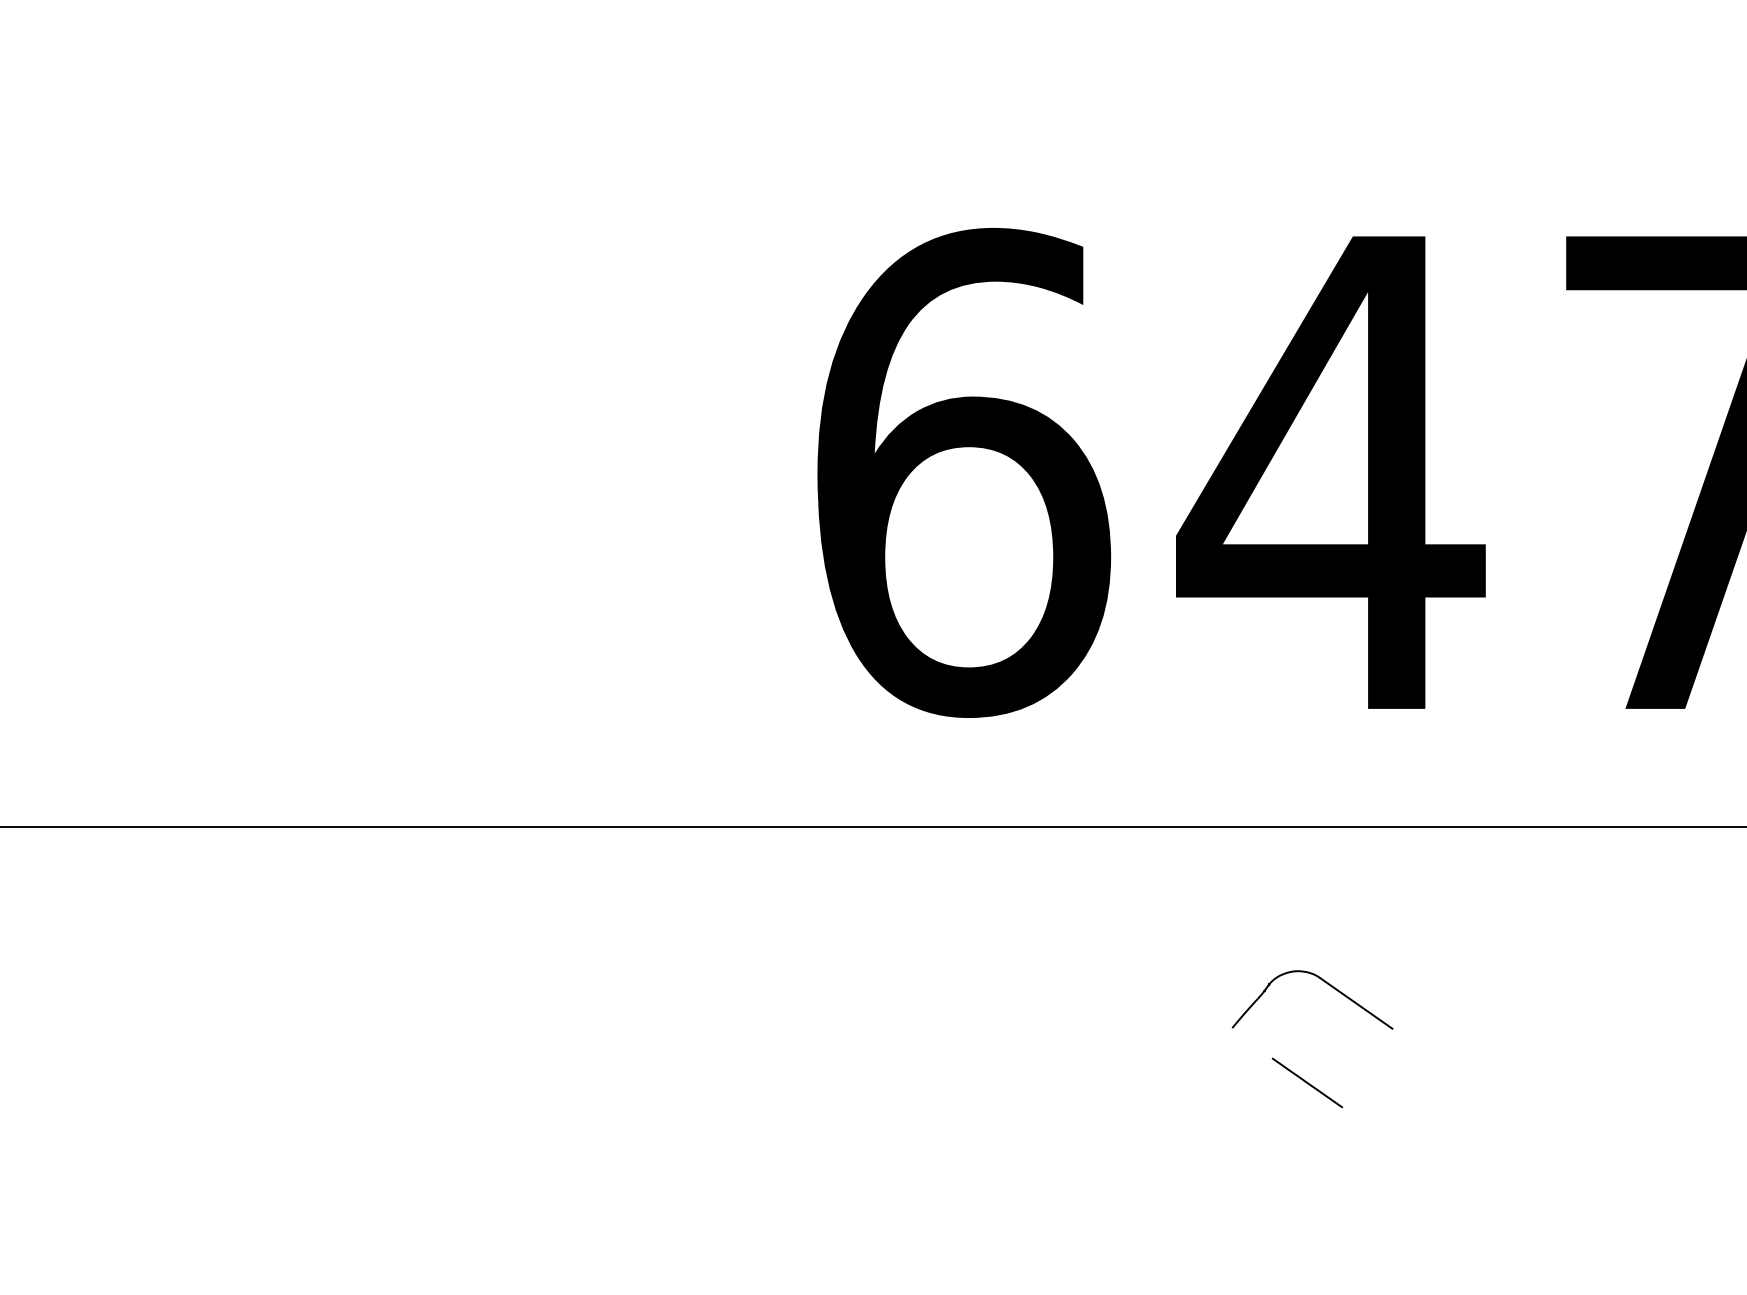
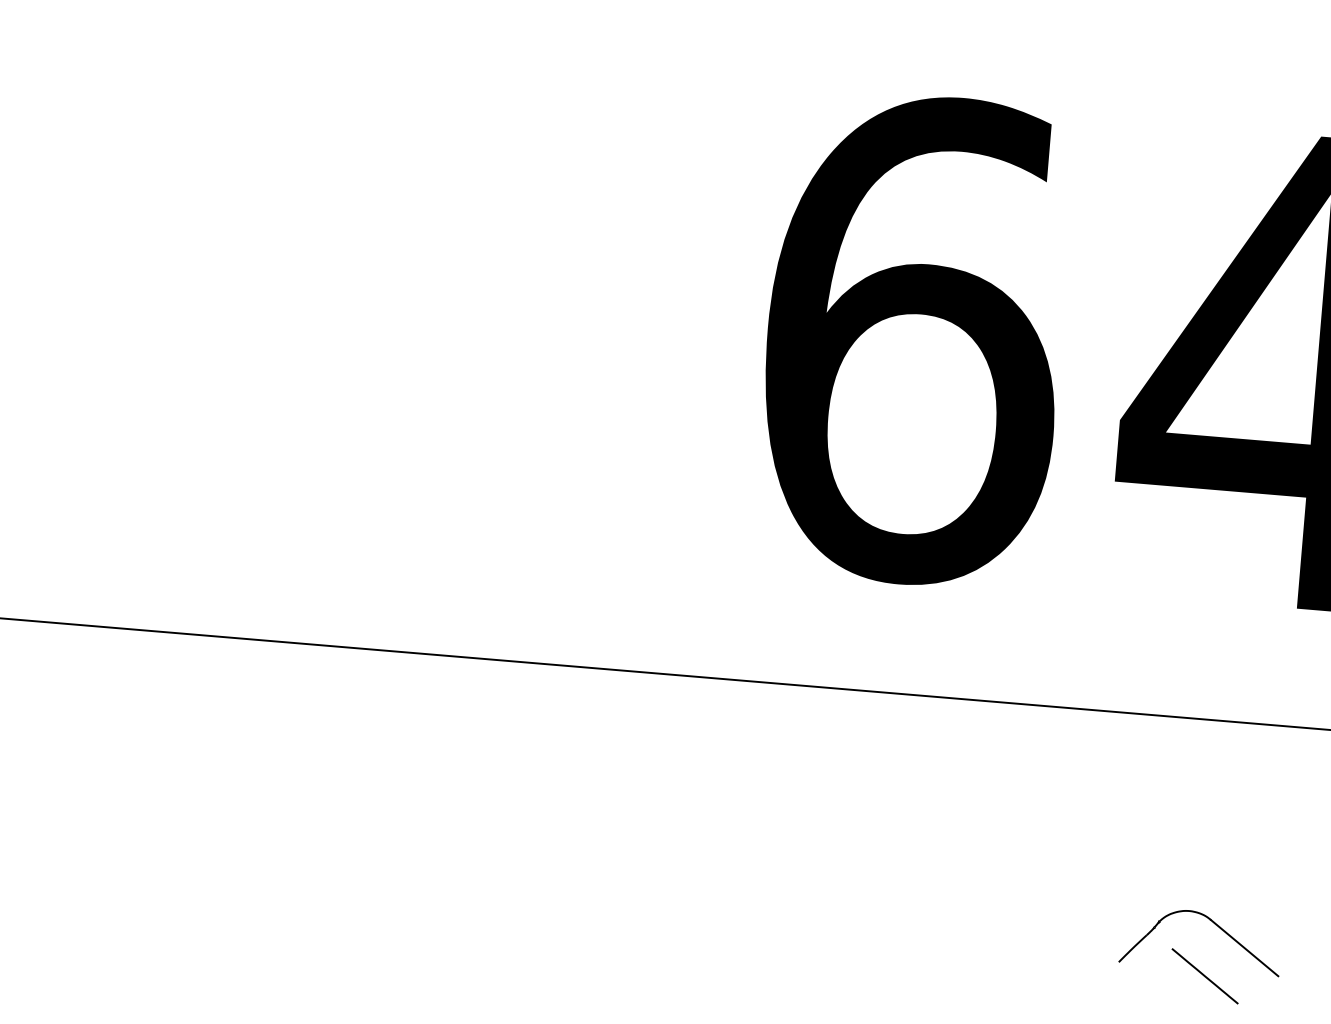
part: (1324, 982) -> (1214, 924), moved

